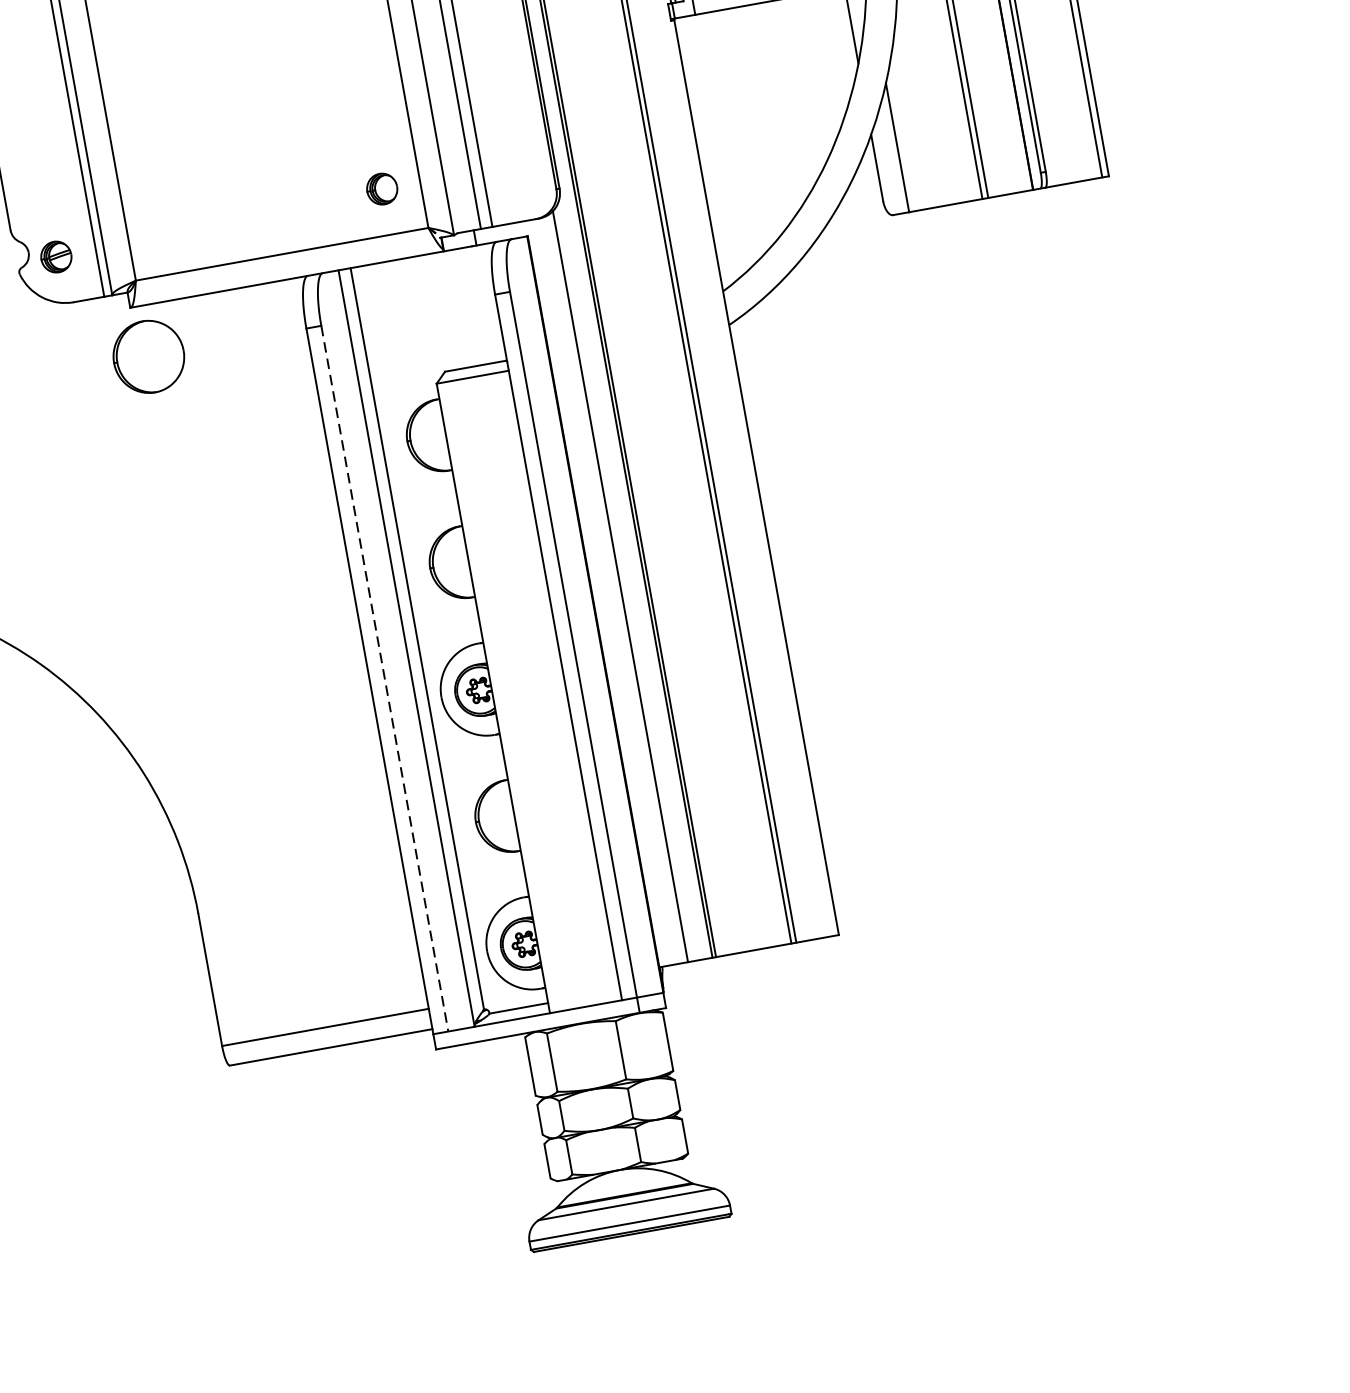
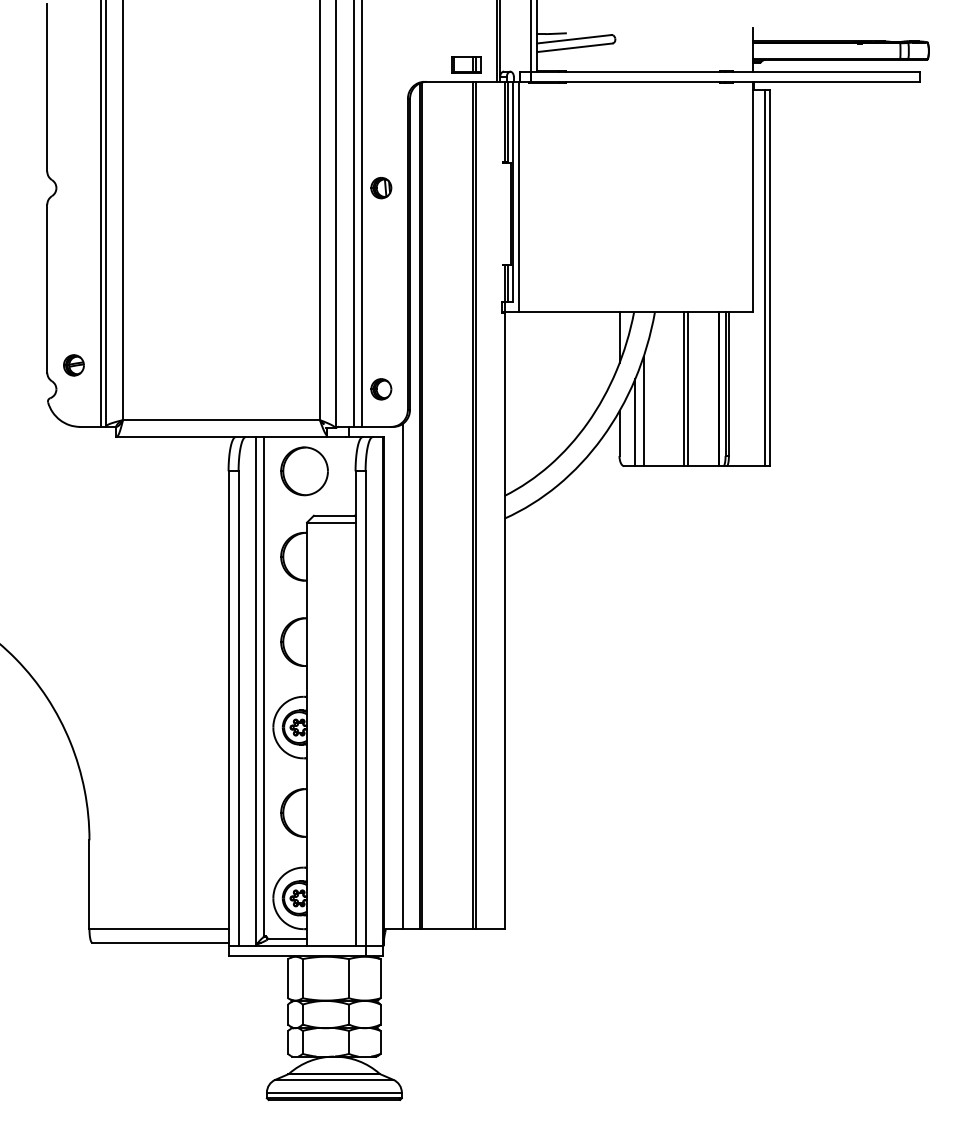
line: (906, 128) -> (643, 411), added
part: (382, 189) -> (381, 389), moved
part: (55, 257) -> (73, 365), moved
part: (148, 357) -> (304, 471), moved
line: (384, 679) -> (238, 709), dashed -> solid

